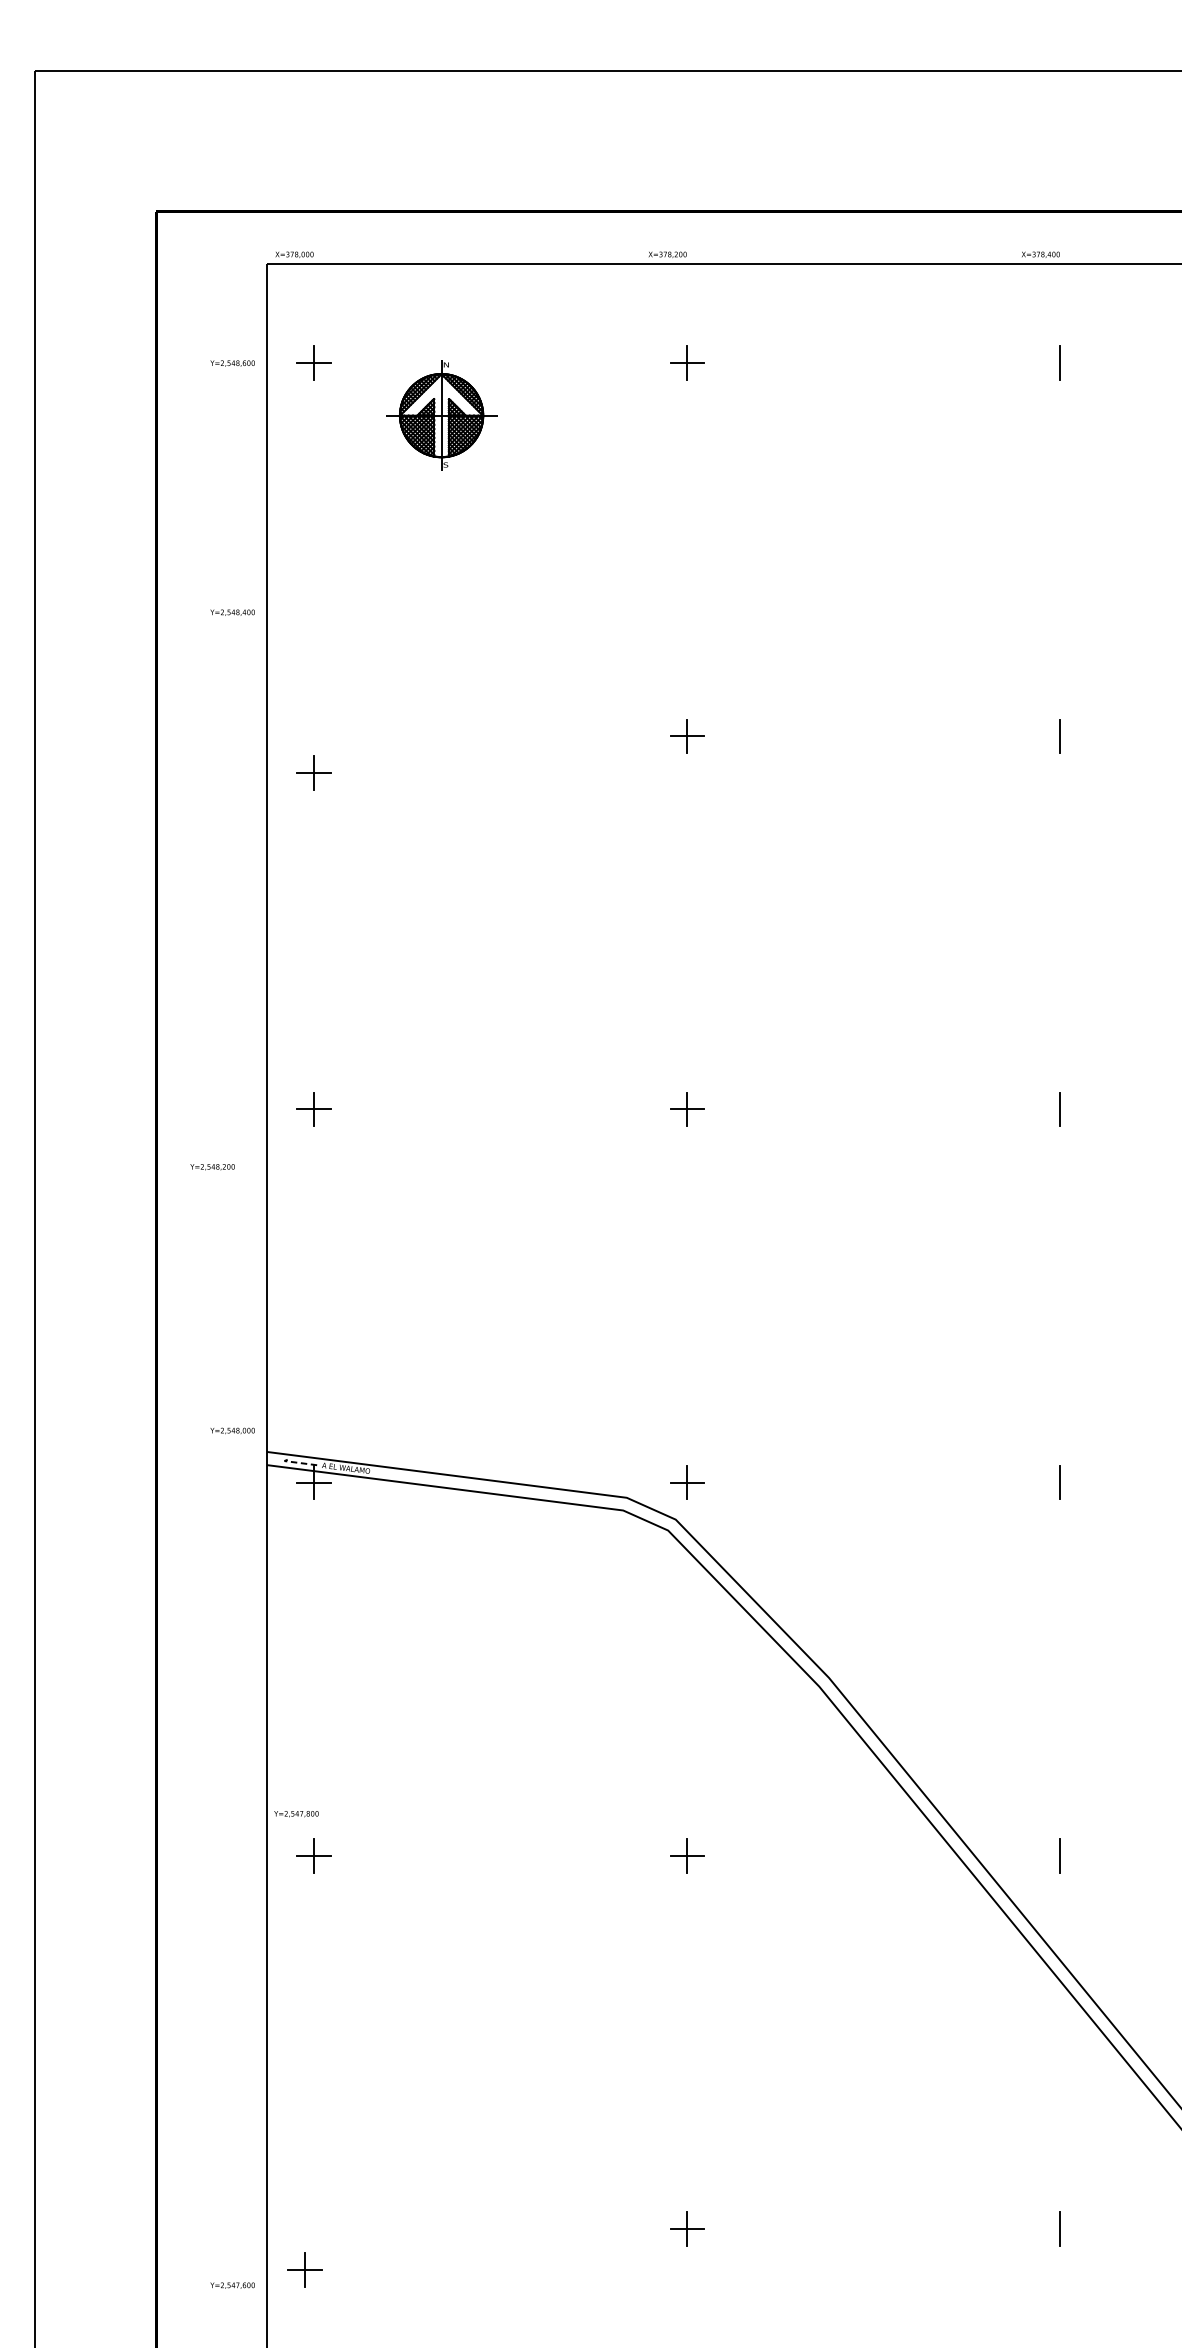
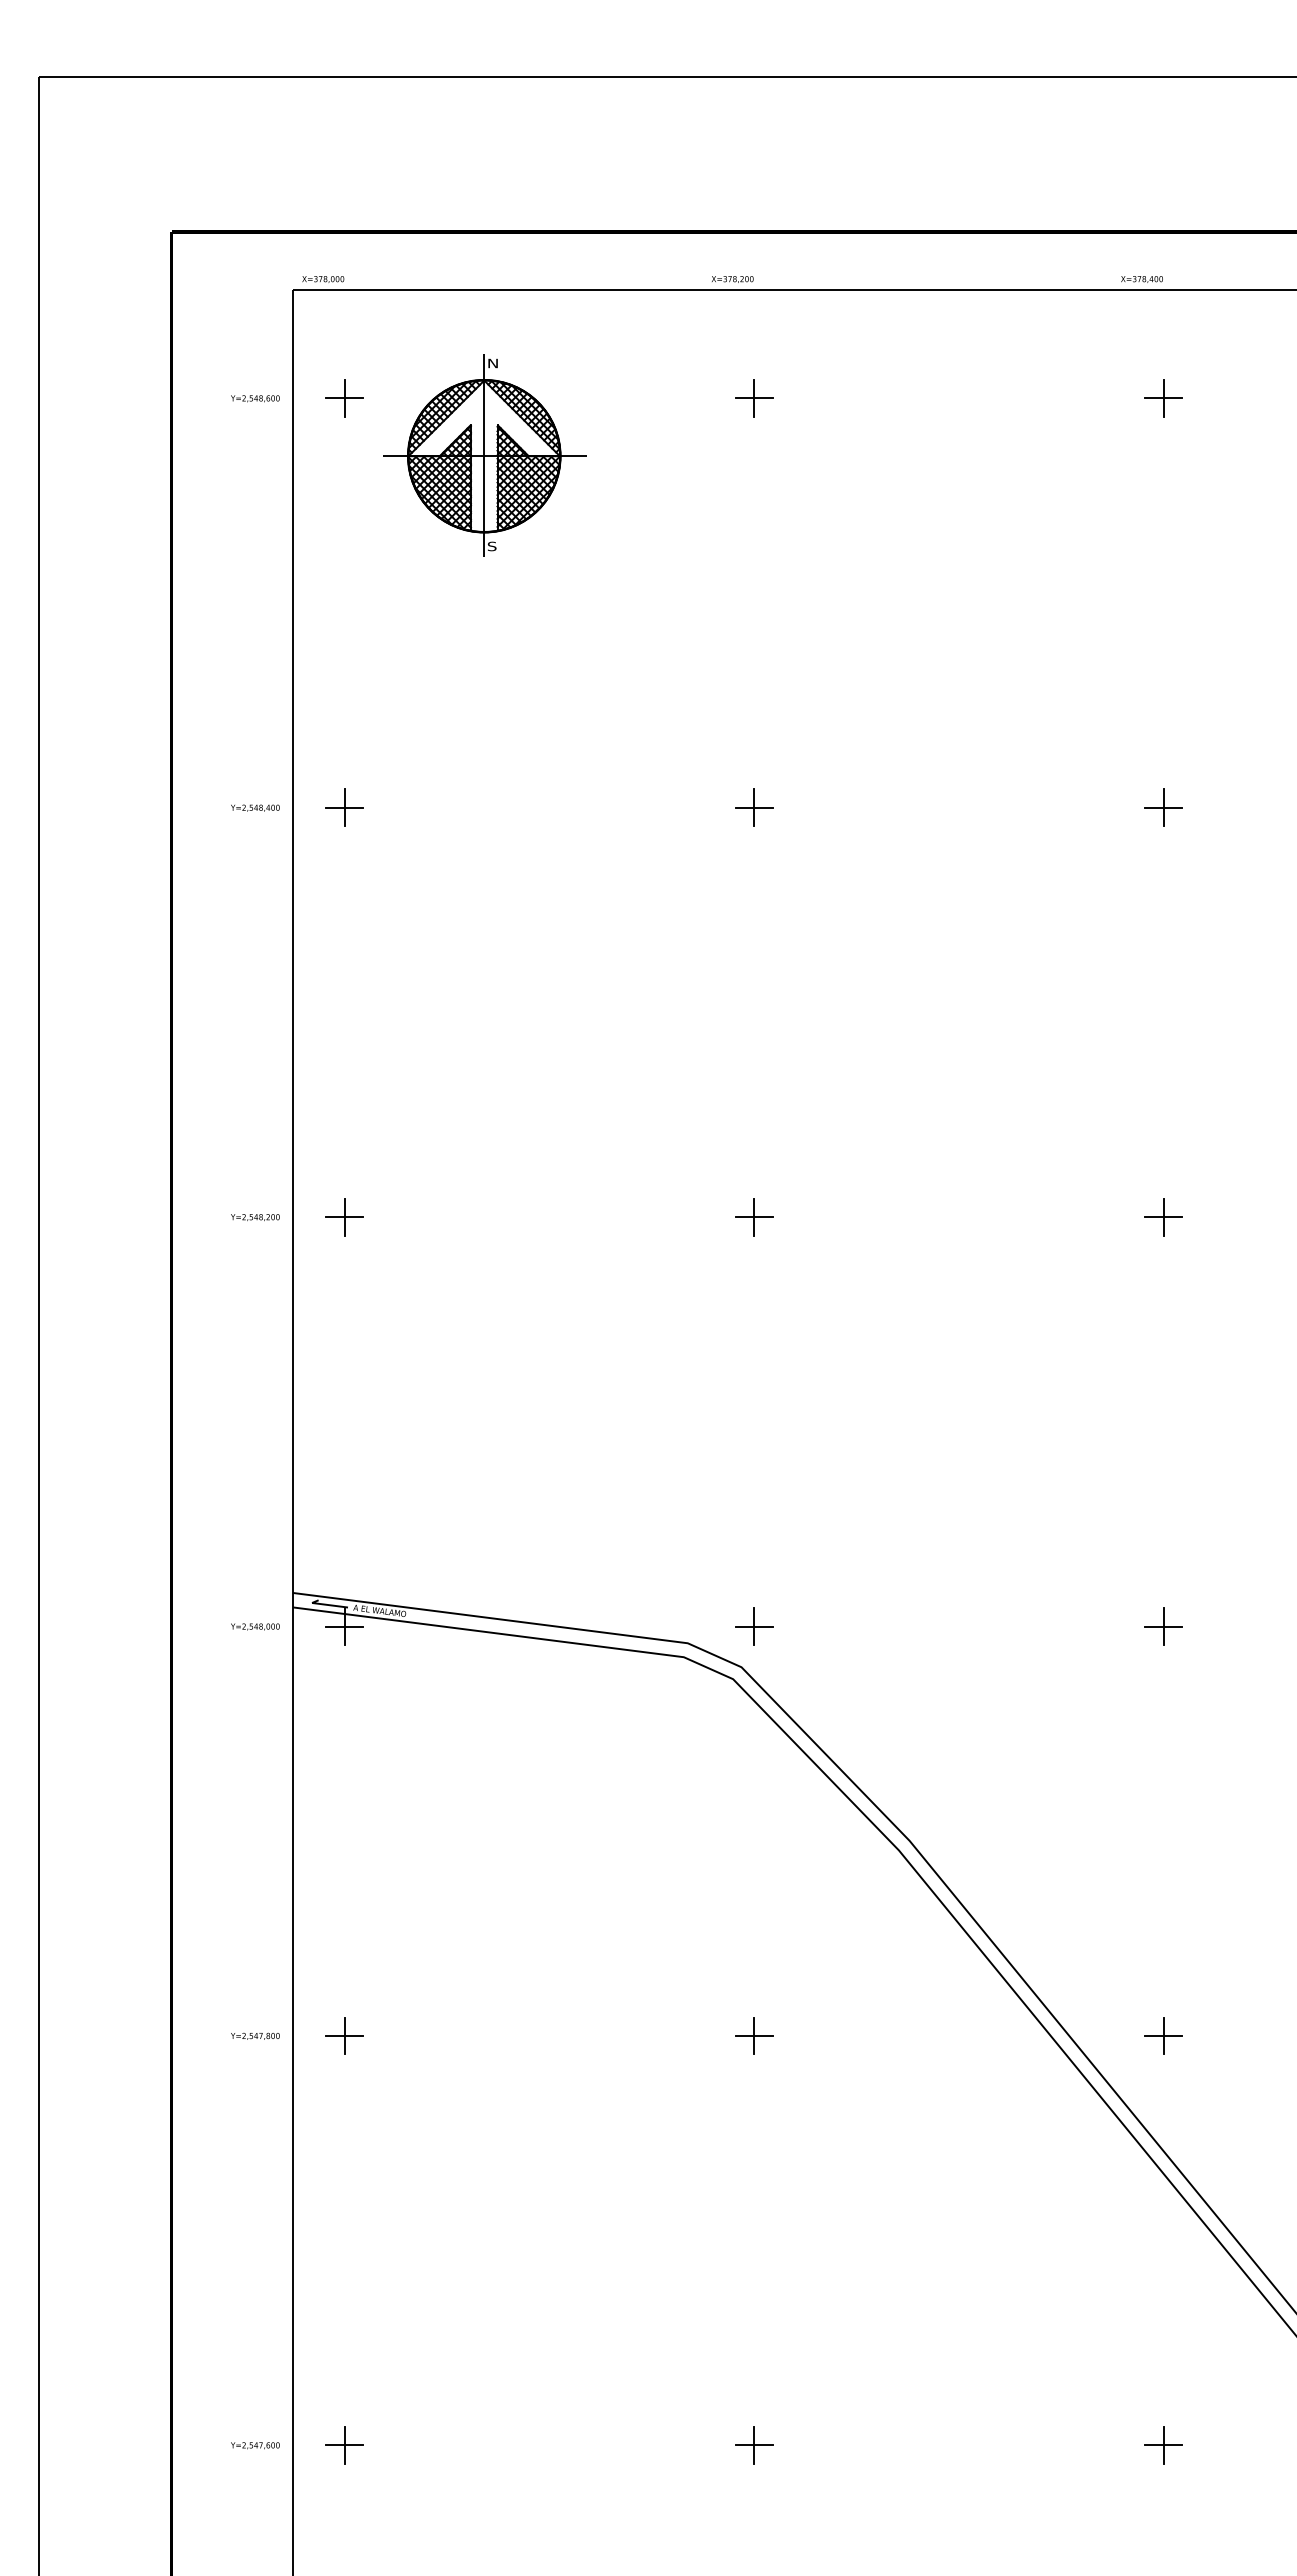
line: (1060, 363) -> (1163, 398), added
part: (441, 415) -> (484, 455), size x1.67
text: (232, 612) -> (255, 807), moved
line: (1060, 736) -> (1163, 807), added
part: (313, 772) -> (344, 807), moved
line: (1060, 1109) -> (1163, 1217), added
text: (212, 1167) -> (255, 1217), moved
text: (232, 1430) -> (255, 1626), moved
line: (296, 1462) -> (325, 1604), dashed -> solid
line: (1060, 1482) -> (1163, 1626), added
text: (296, 1813) -> (255, 2035), moved
line: (1060, 1855) -> (1163, 2035), added
line: (1060, 2228) -> (1163, 2445), added
part: (304, 2269) -> (344, 2445), moved
text: (232, 2285) -> (255, 2445), moved

